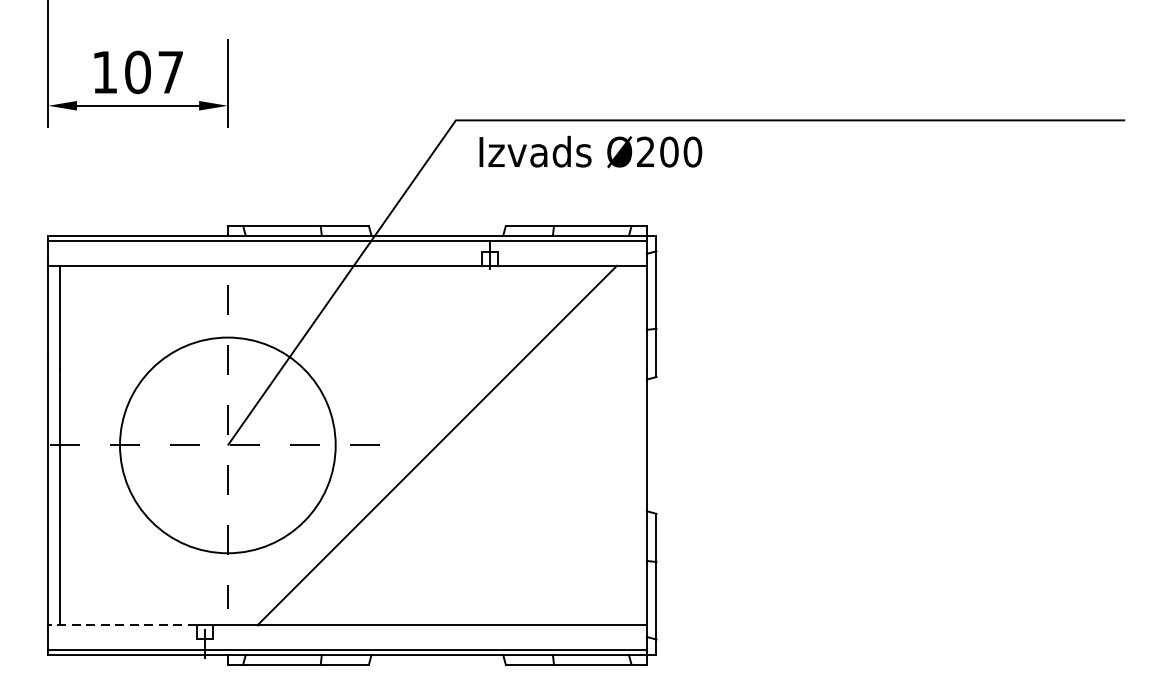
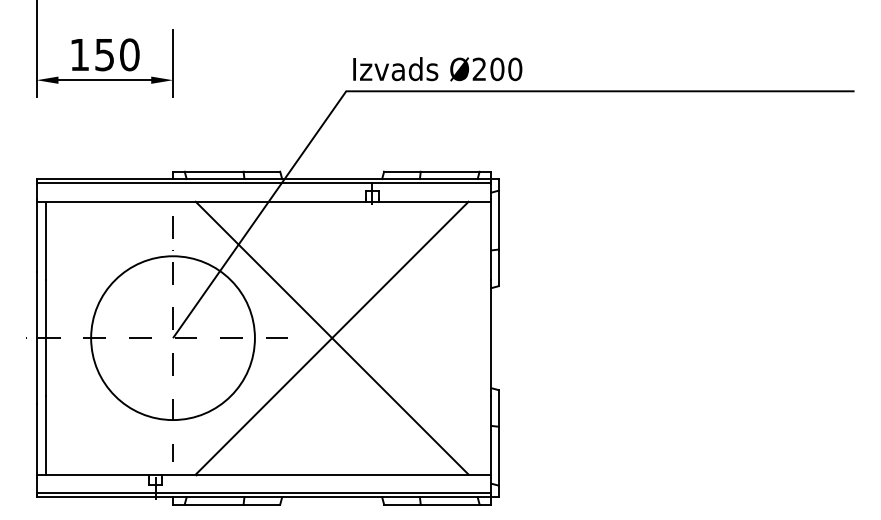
text: (154, 71) -> (117, 54), 107 -> 150
text: (590, 152) -> (437, 69), moved
line: (436, 444) -> (331, 337), added
line: (121, 624) -> (92, 474), dashed -> solid

